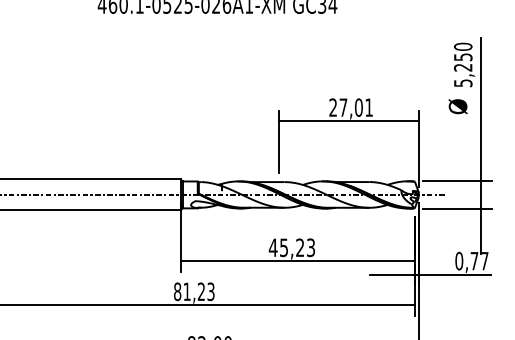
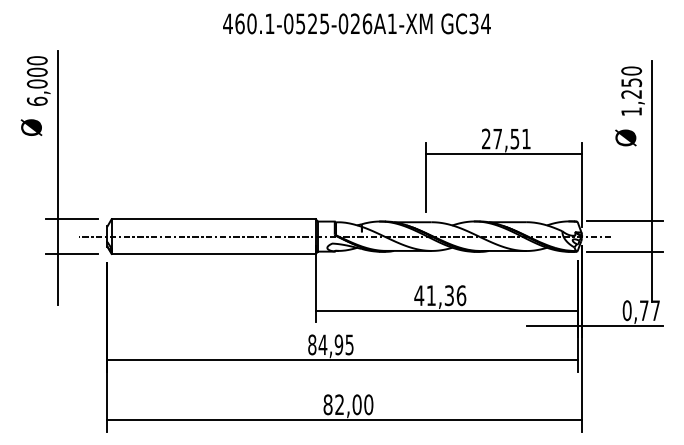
text: (463, 83) -> (631, 111), 5,250 -> 1,250
text: (358, 107) -> (514, 138), 27,01 -> 27,51
text: (297, 247) -> (446, 295), 45,23 -> 41,36
text: (198, 291) -> (335, 344), 81,23 -> 84,95

